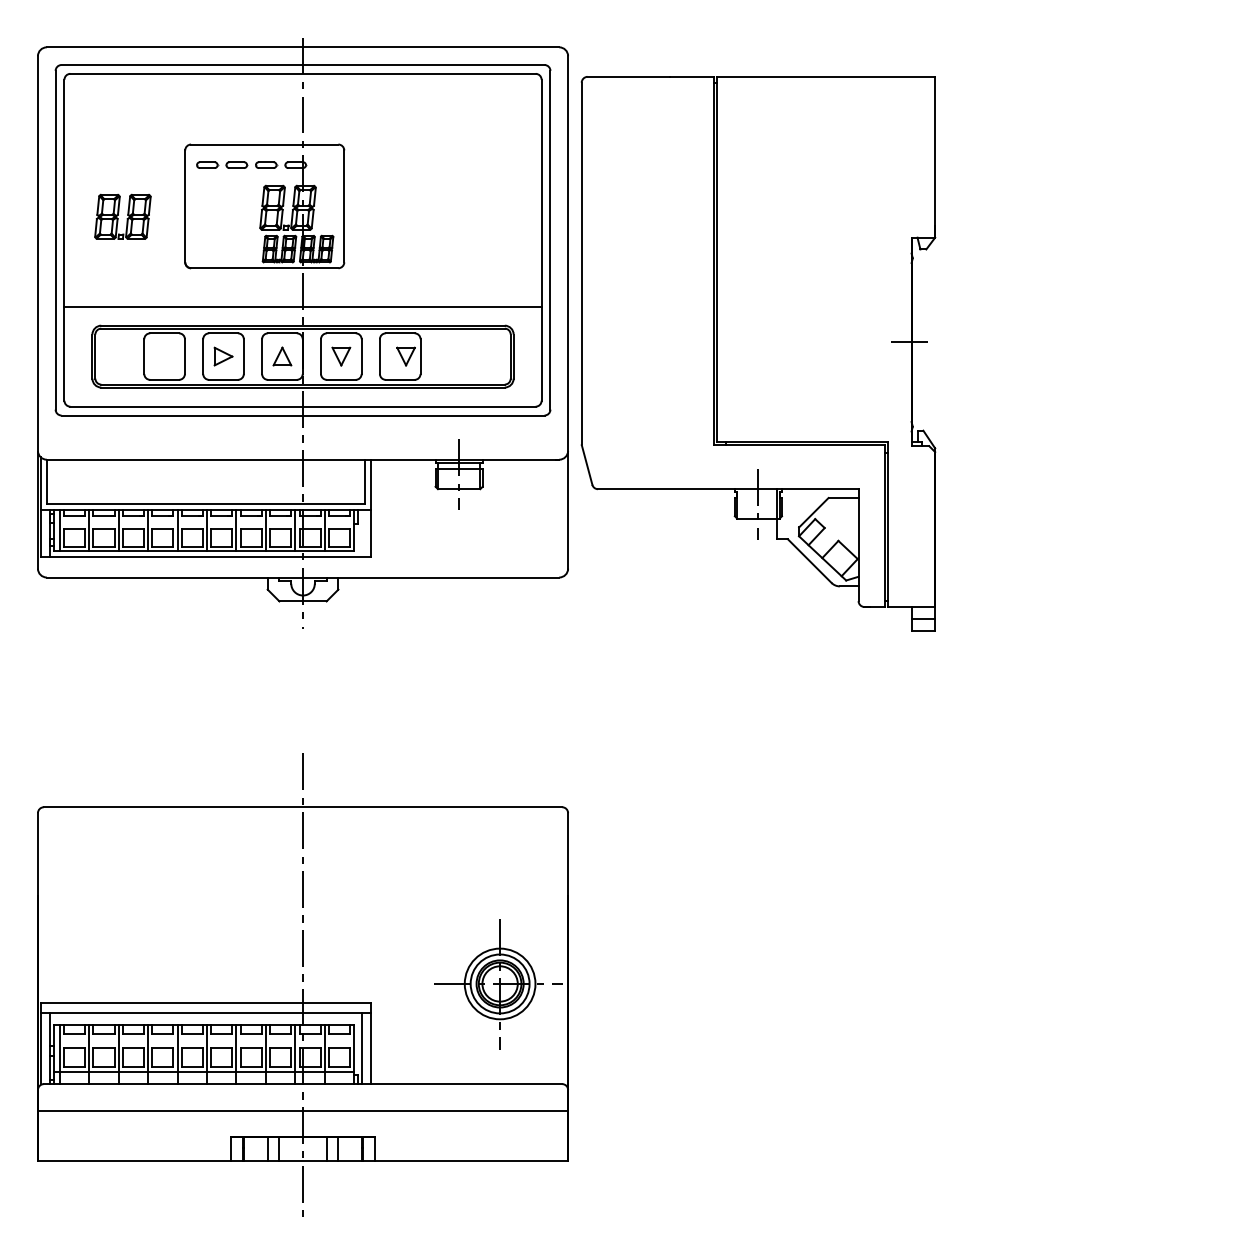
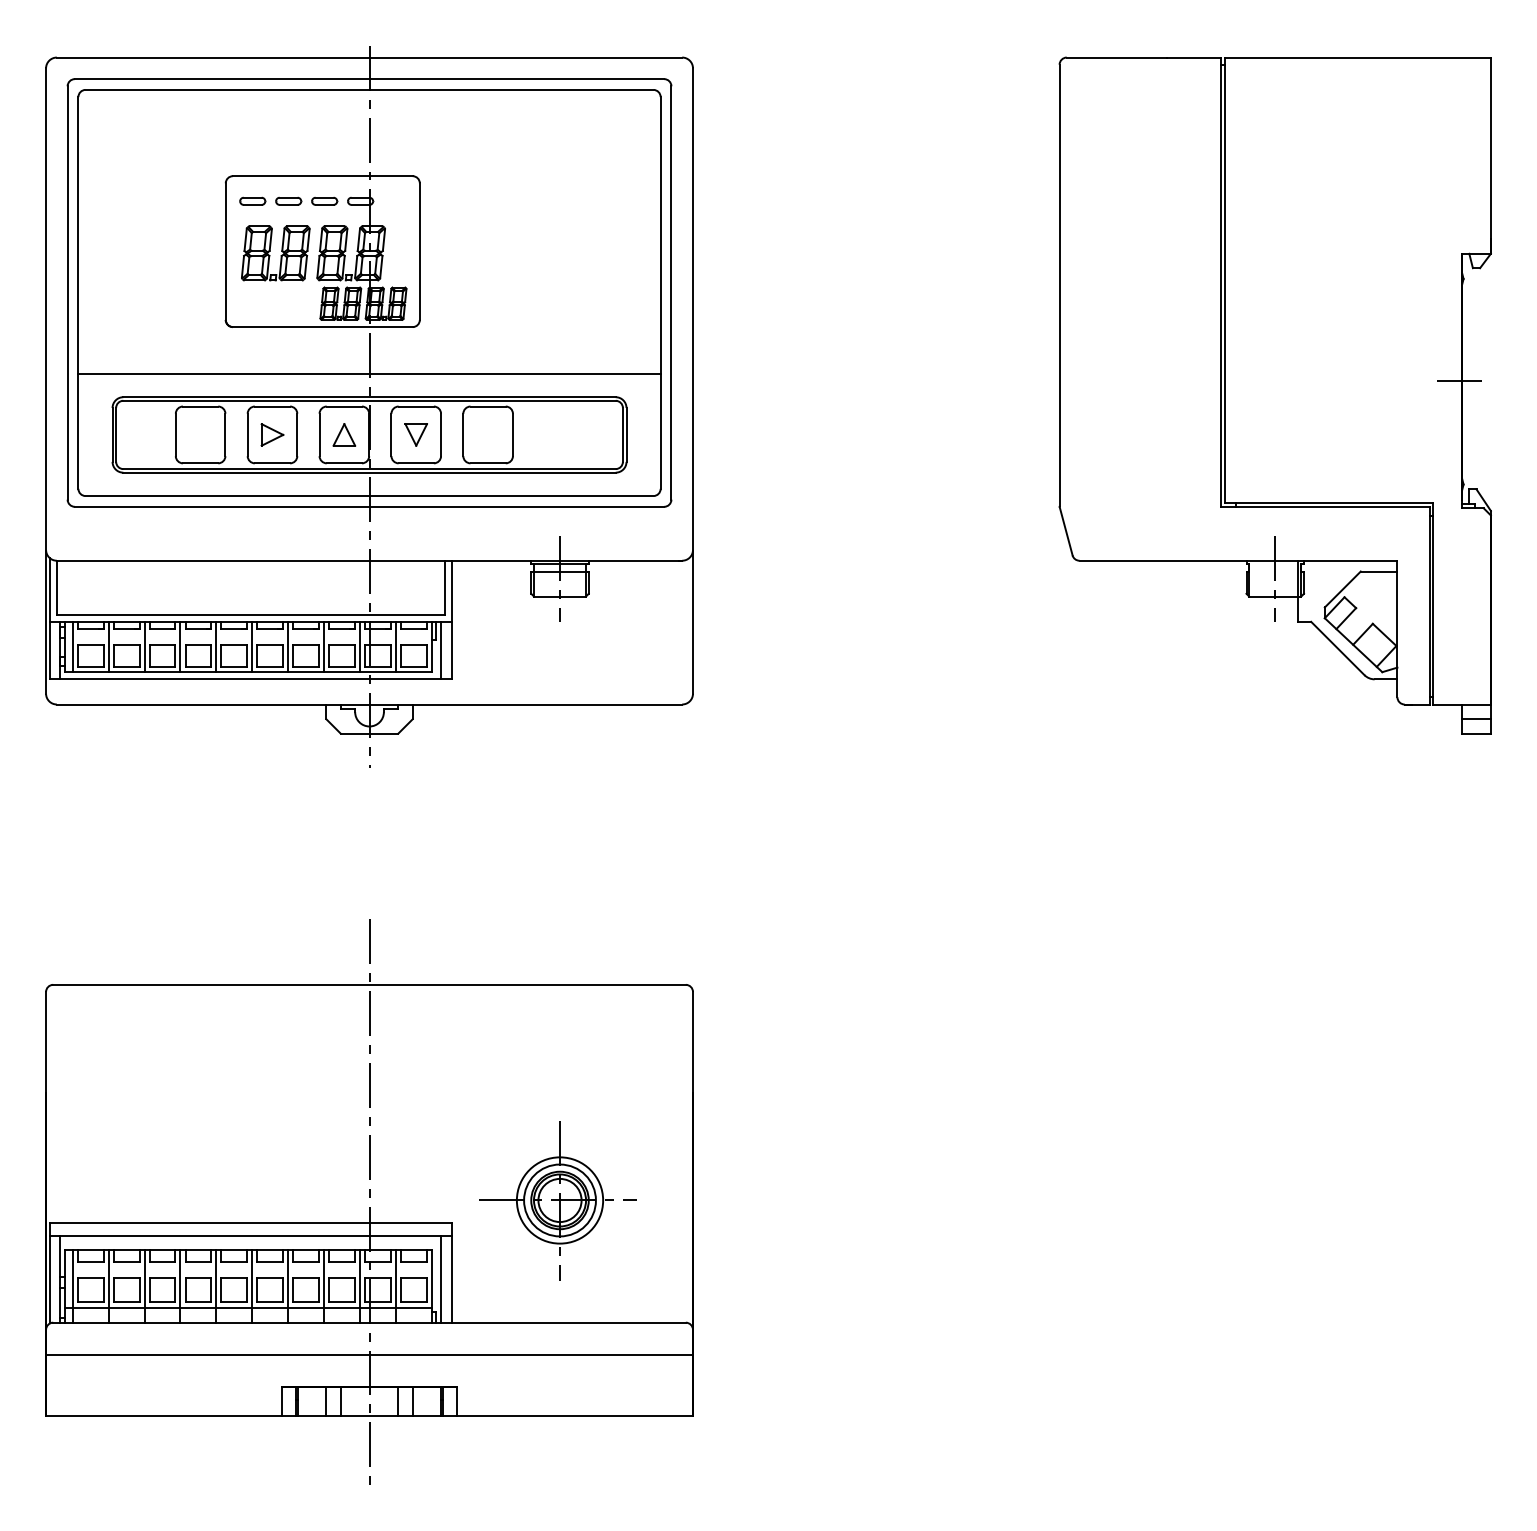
part: (122, 216) -> (275, 253), moved
part: (757, 353) -> (1274, 395), moved
part: (405, 356) -> (494, 434), removed
line: (362, 533) -> (441, 650), added
part: (498, 983) -> (557, 1200), moved

